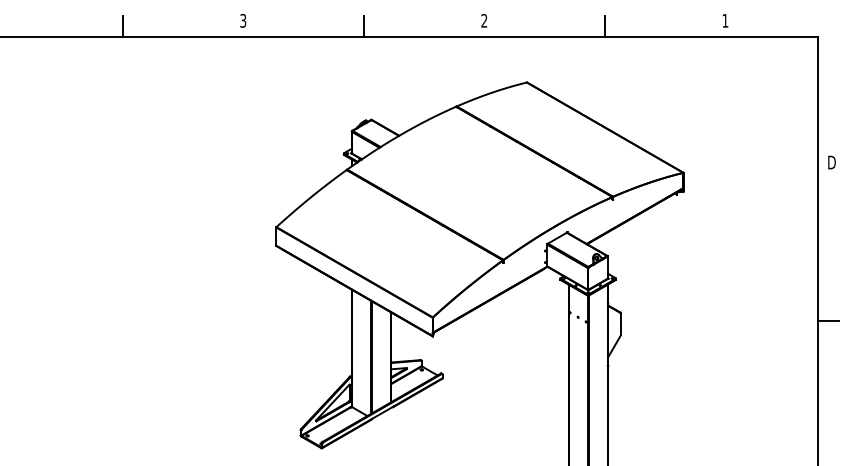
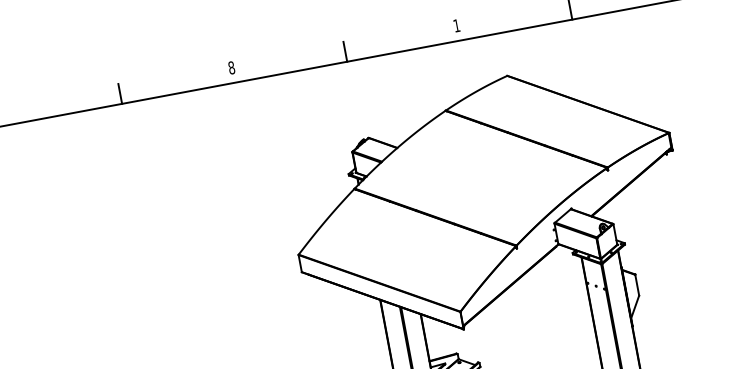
text: (243, 20) -> (231, 67), 3 -> 8
text: (483, 20) -> (455, 25), 2 -> 1

